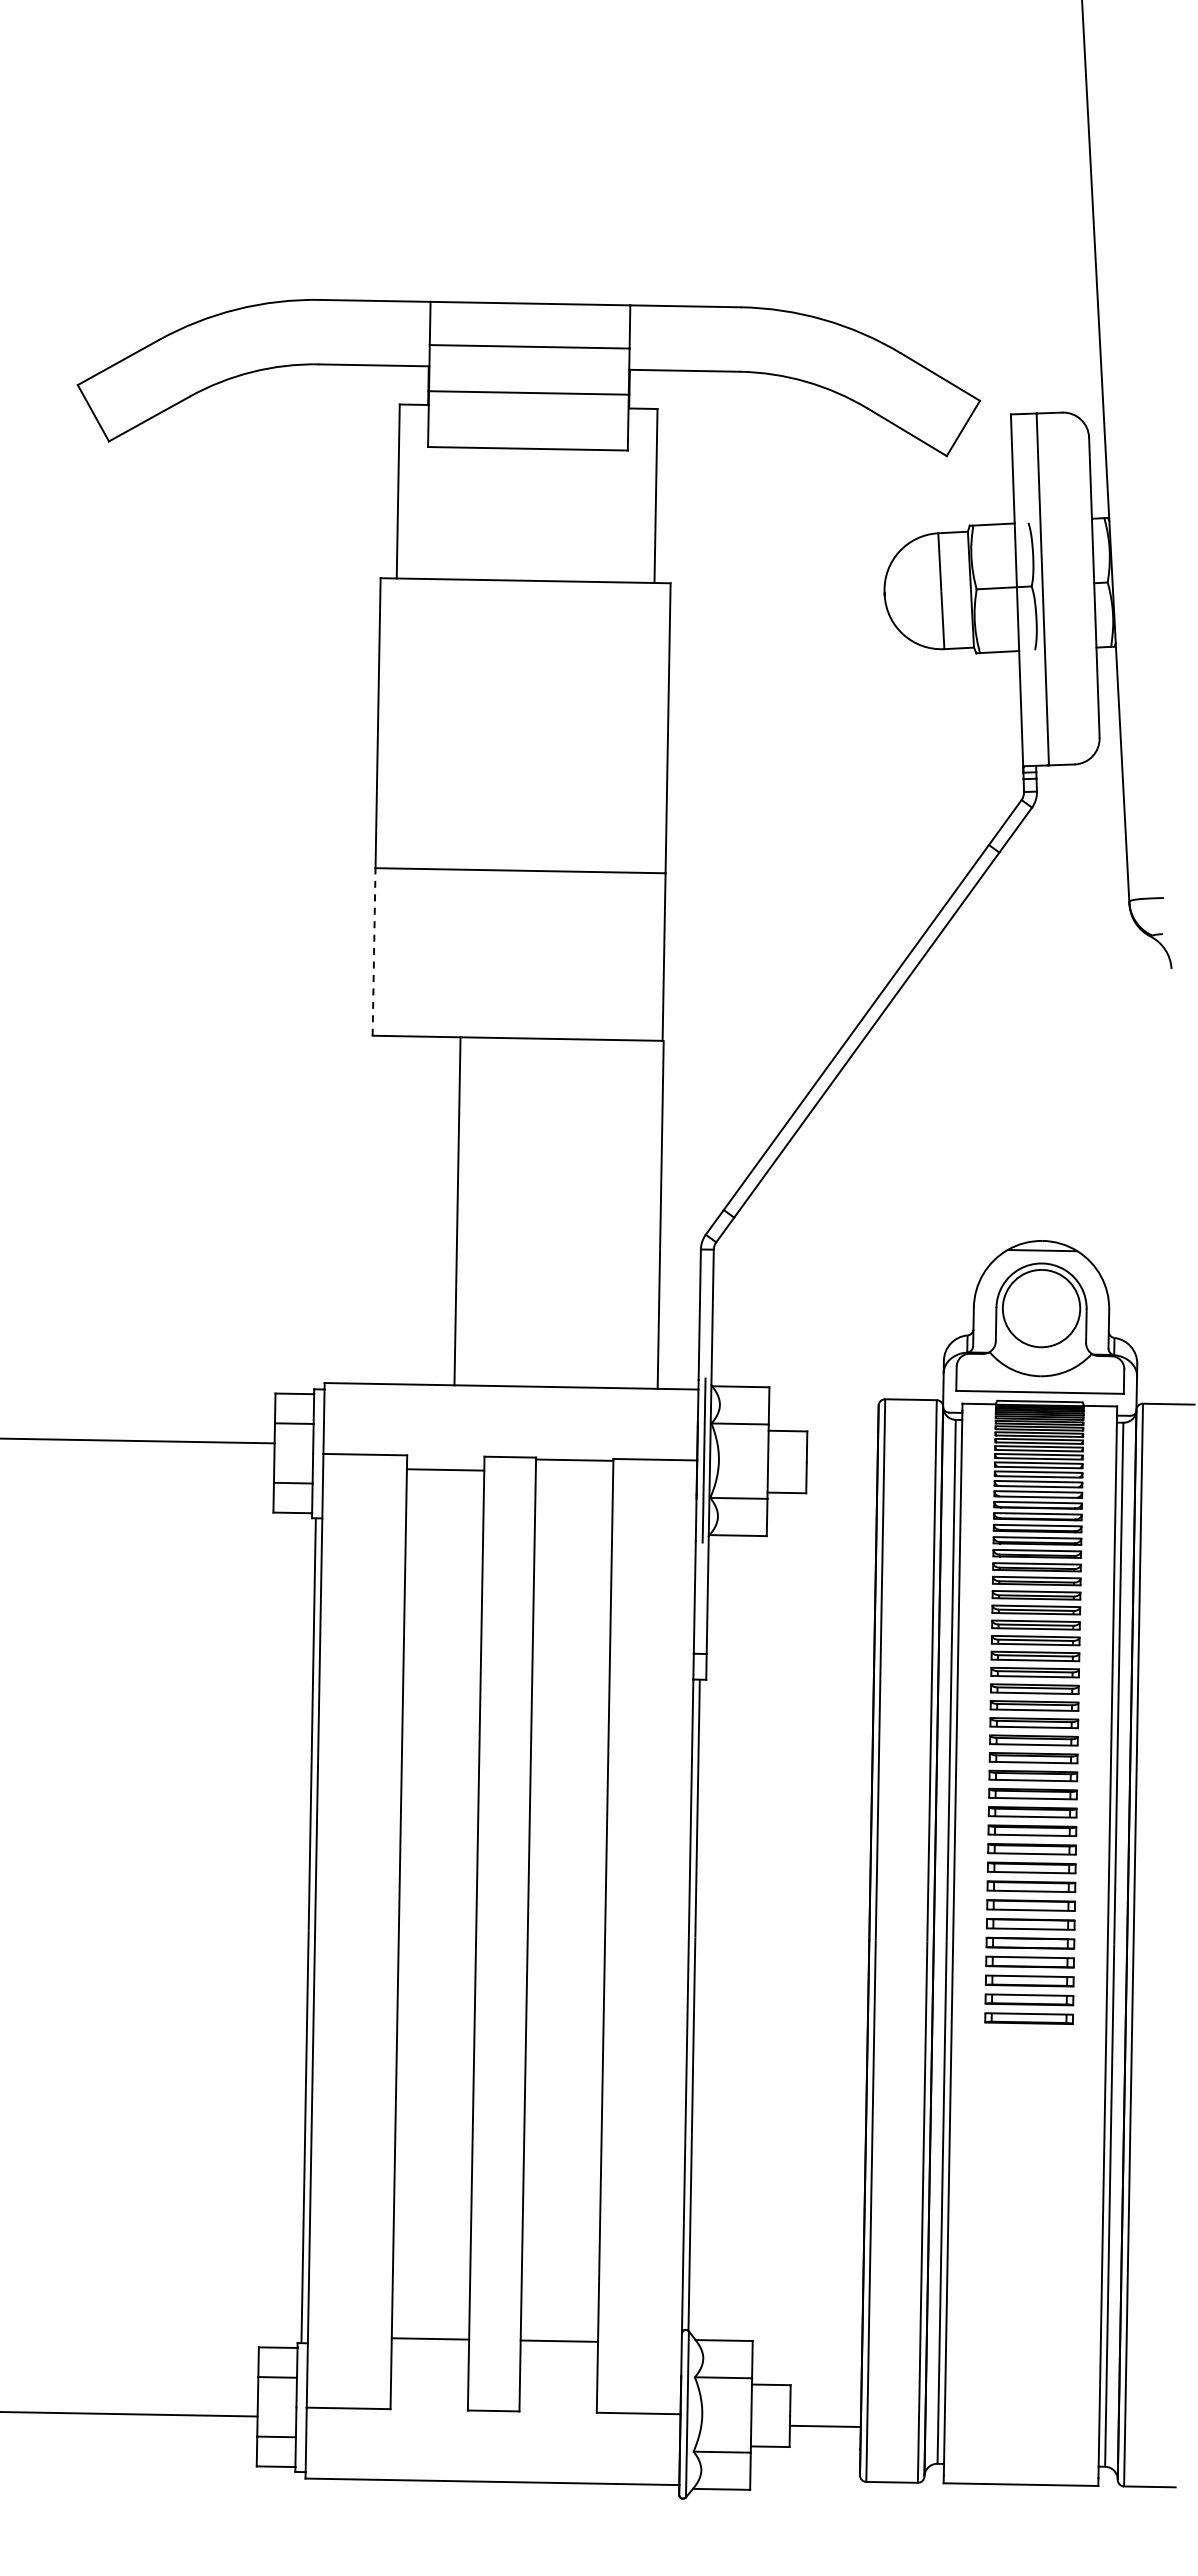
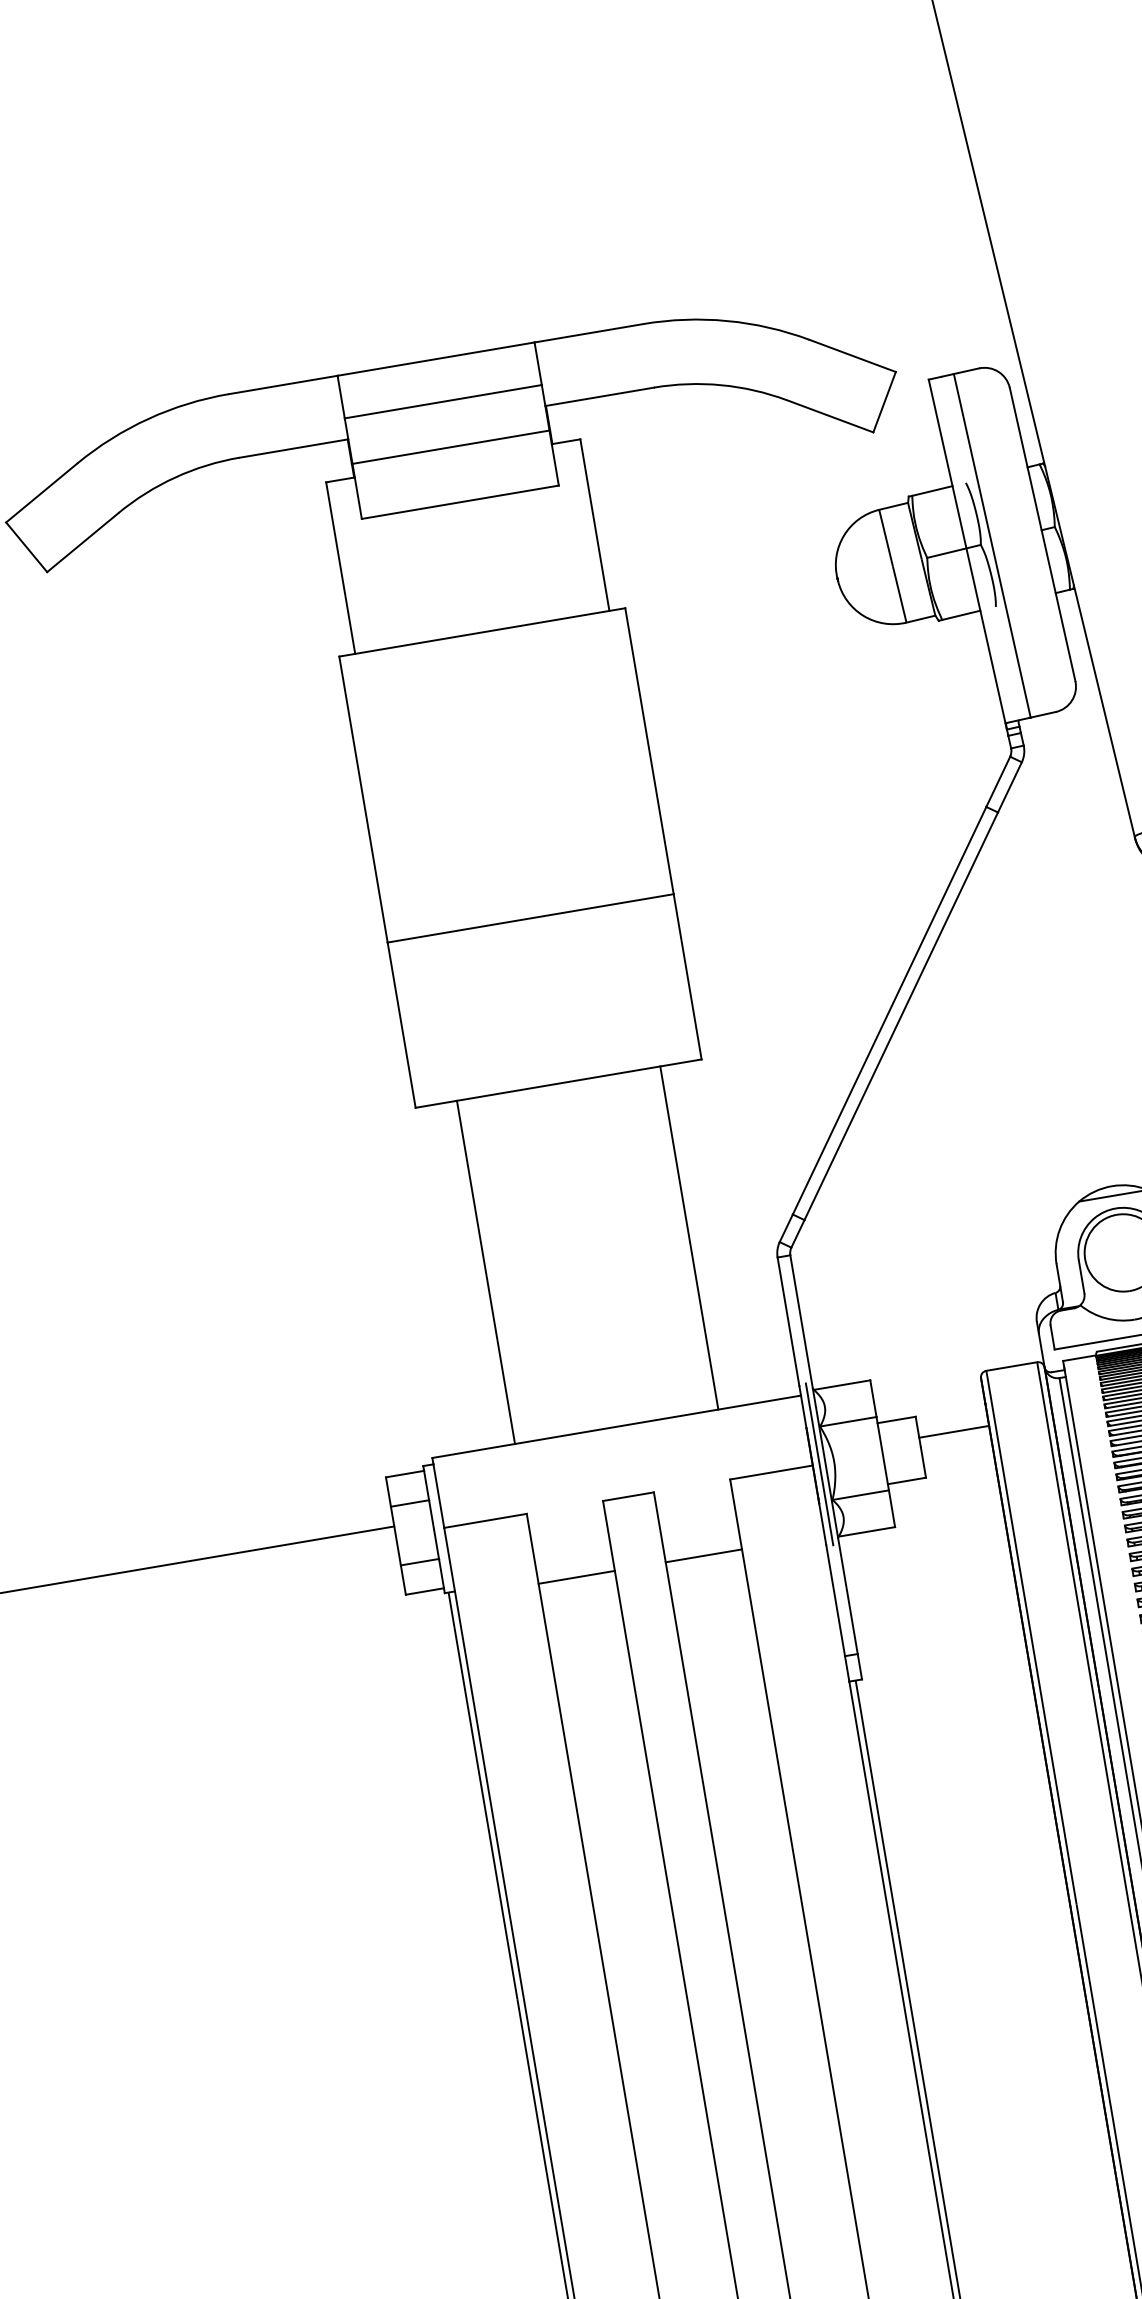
line: (374, 951) -> (401, 1024), dashed -> solid
line: (457, 1211) -> (485, 1272), moved
line: (660, 1215) -> (689, 1238), moved
line: (841, 1452) -> (953, 1431), added
line: (574, 1459) -> (703, 1555), moved
line: (445, 1469) -> (576, 1576), moved

